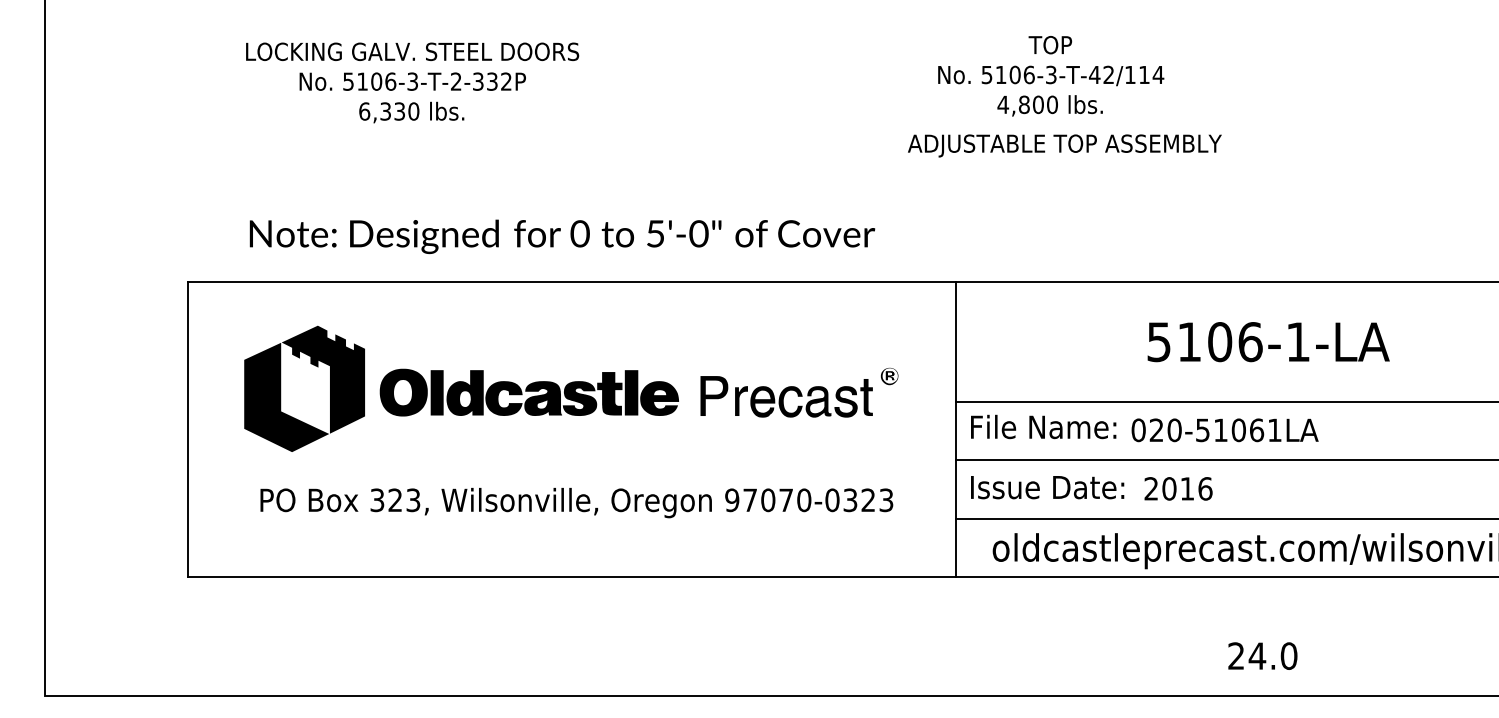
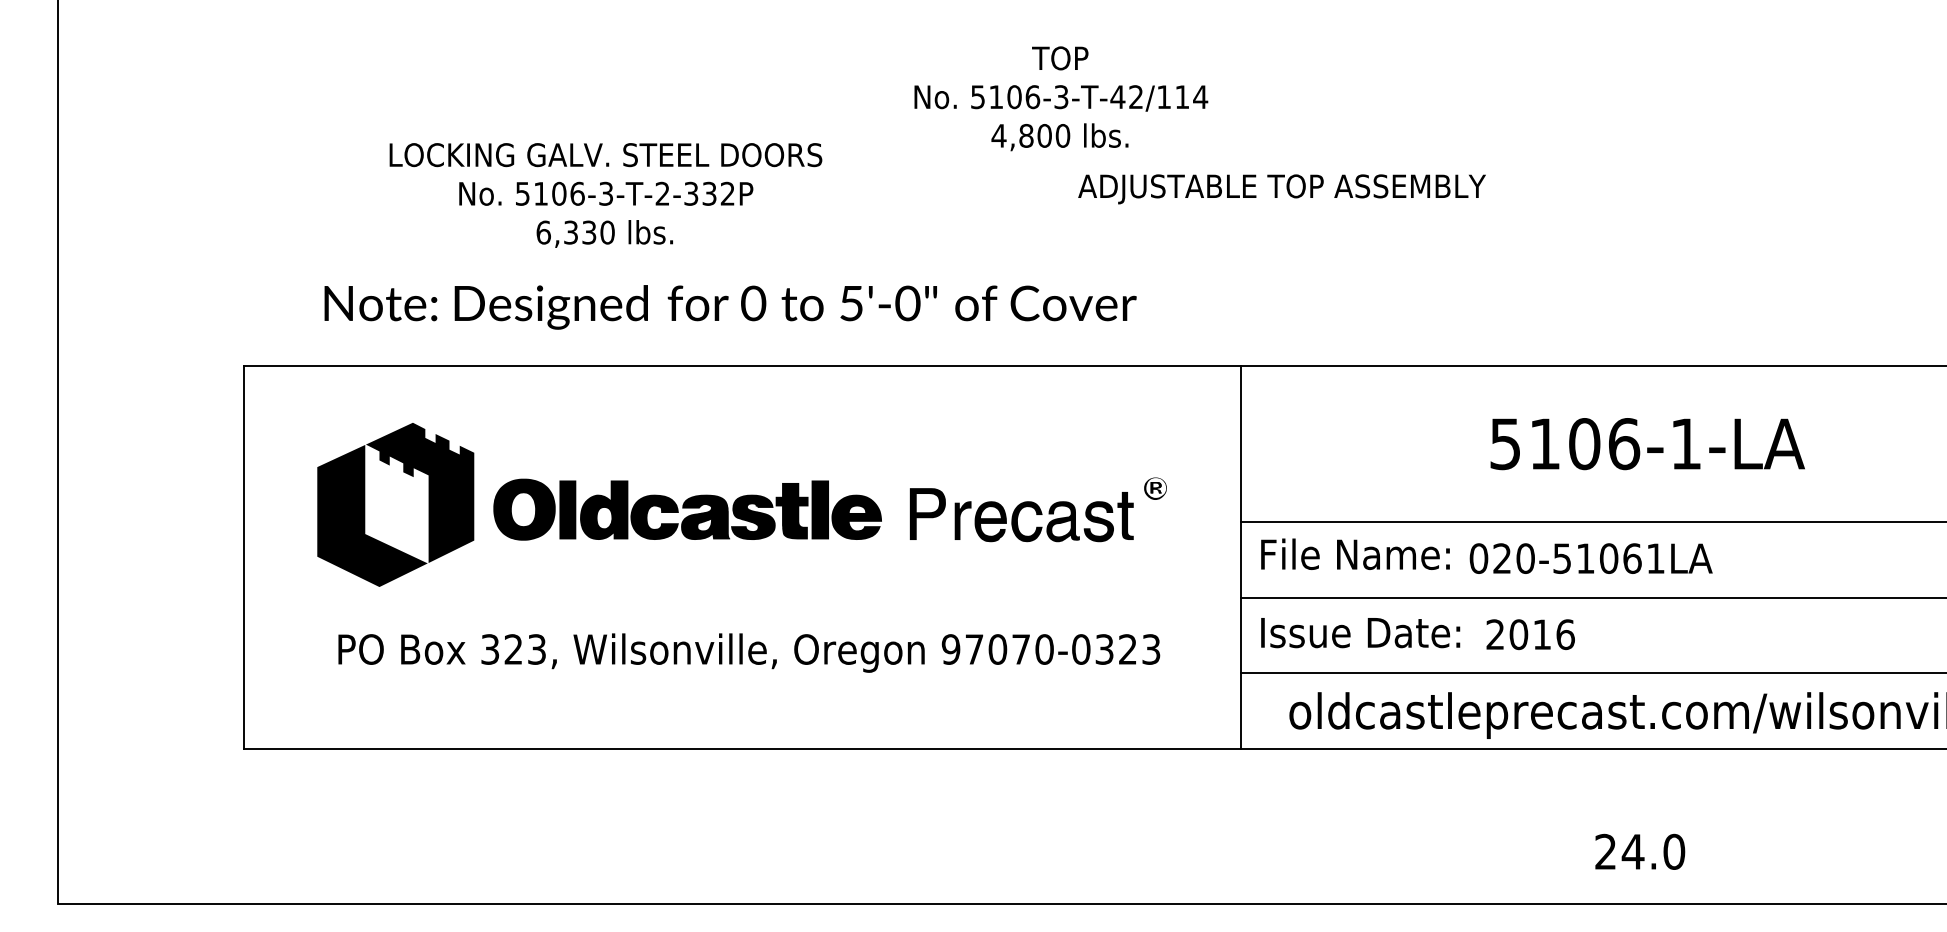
text: (1051, 76) -> (1061, 98), moved
text: (412, 82) -> (605, 195), moved
text: (1064, 146) -> (1281, 189), moved

